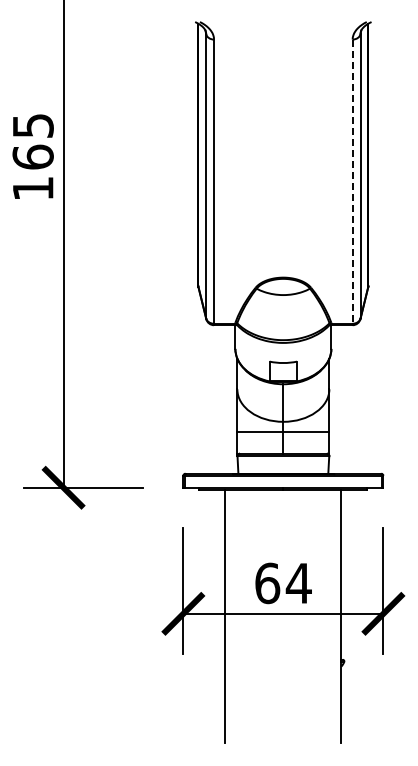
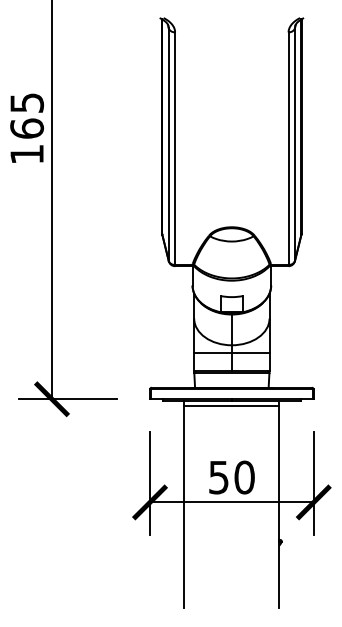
line: (352, 182) -> (288, 149), dashed -> solid
line: (283, 495) -> (231, 405), added
text: (283, 583) -> (231, 477), 64 -> 50

